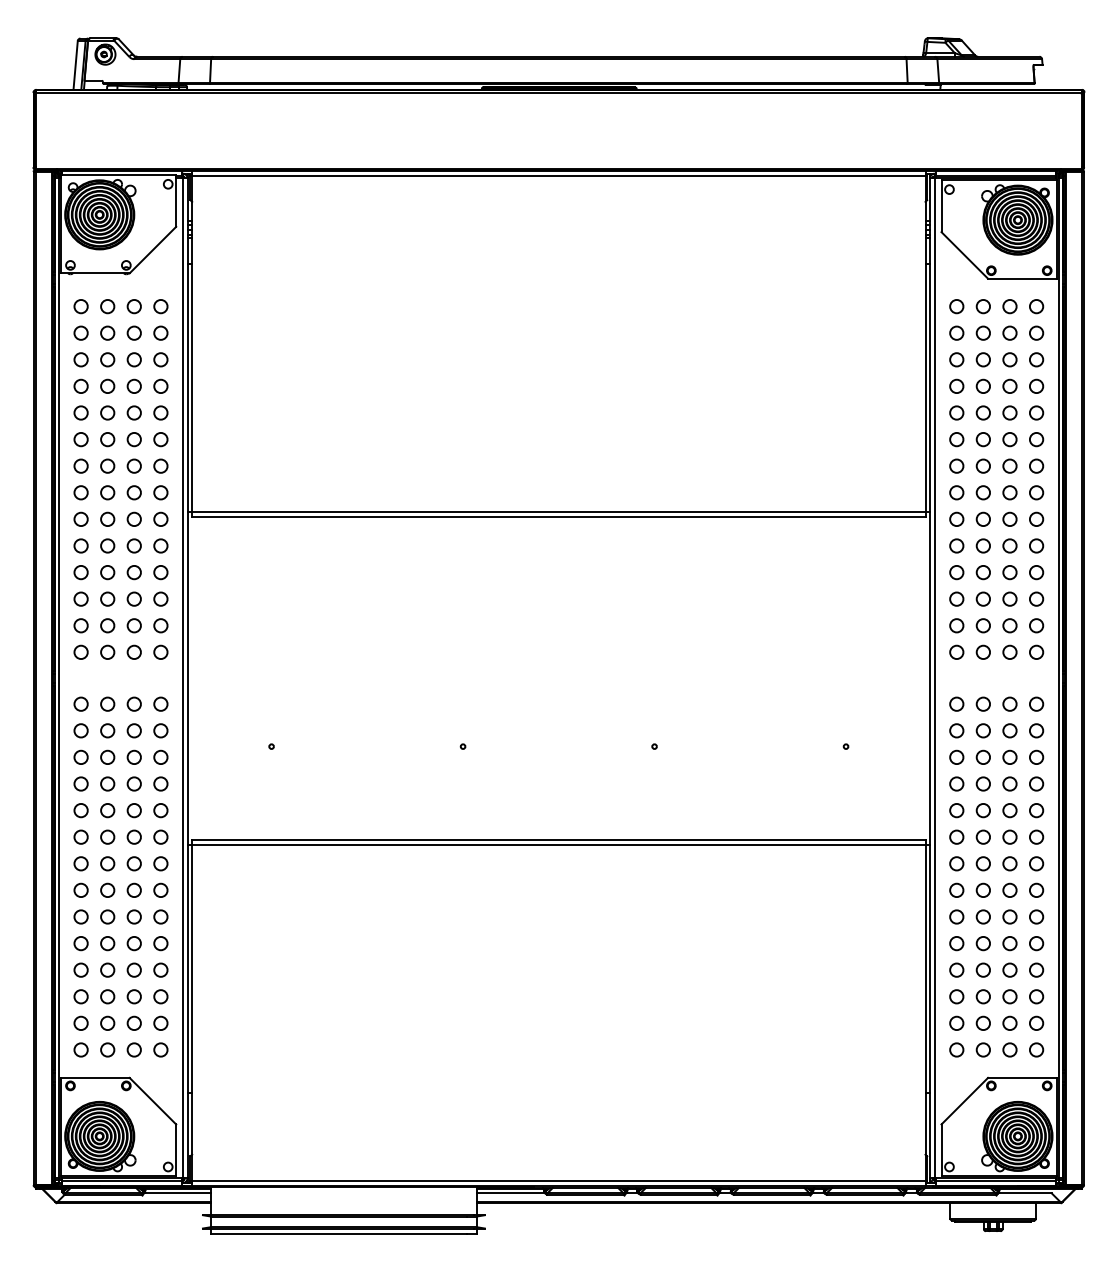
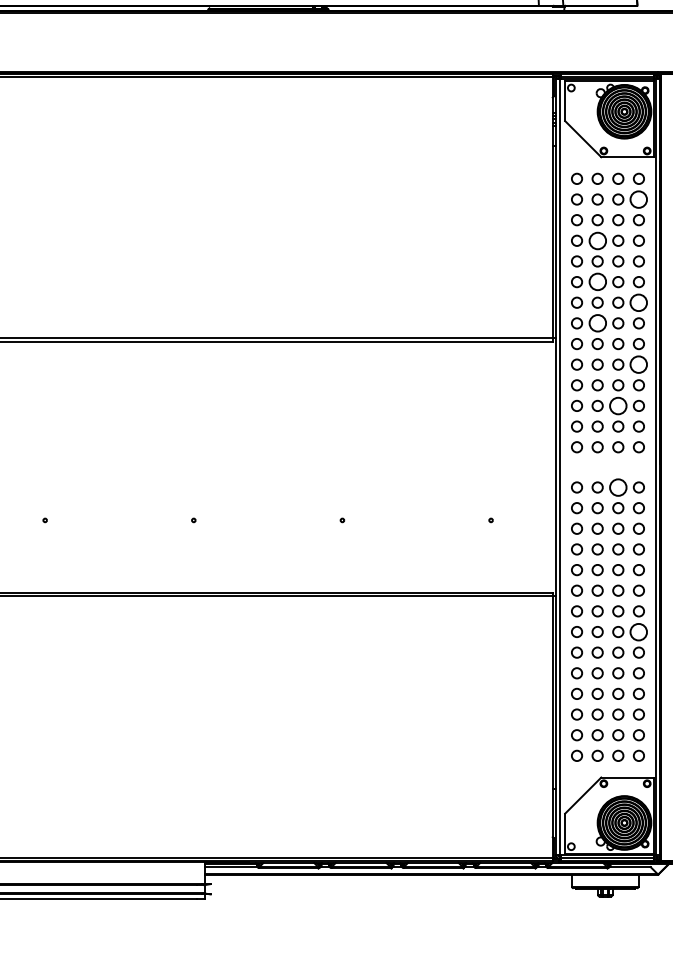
circle: (1036, 332) -> (638, 198), size x1.6
circle: (982, 385) -> (596, 240), size x1.6
circle: (982, 439) -> (596, 282), size x1.6
circle: (1036, 465) -> (638, 302), size x1.6
circle: (982, 492) -> (596, 323), size x1.6
circle: (1036, 545) -> (638, 364), size x1.6
circle: (1009, 598) -> (617, 405), size x1.6
circle: (1009, 703) -> (617, 486), size x1.6
circle: (1036, 889) -> (638, 631), size x1.6

